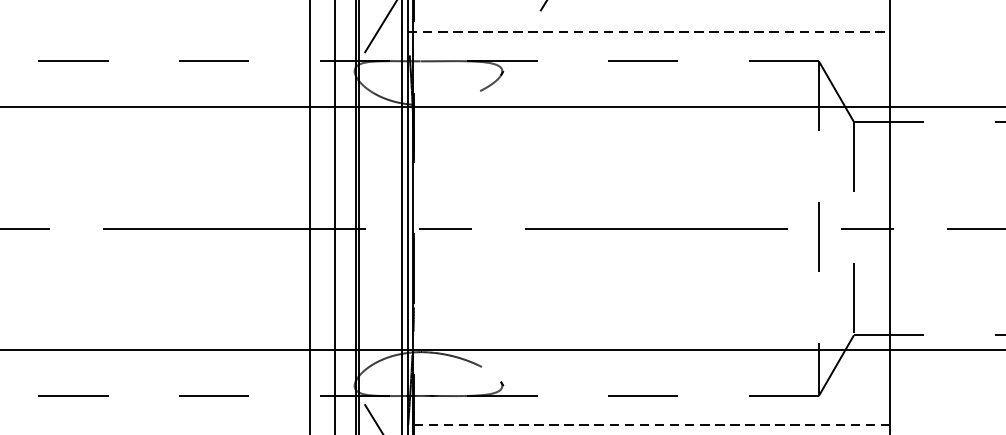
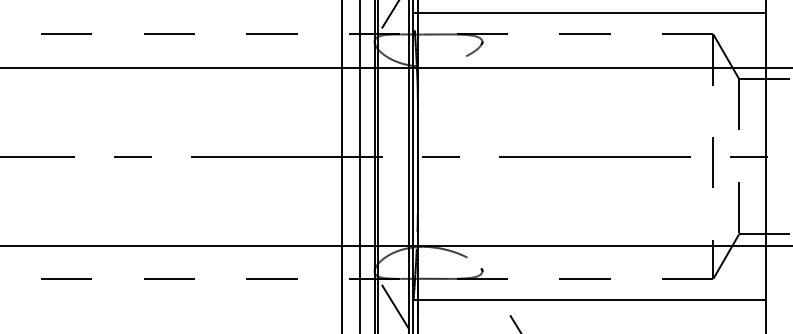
line: (649, 32) -> (589, 13), dashed -> solid
line: (647, 425) -> (588, 300), dashed -> solid

